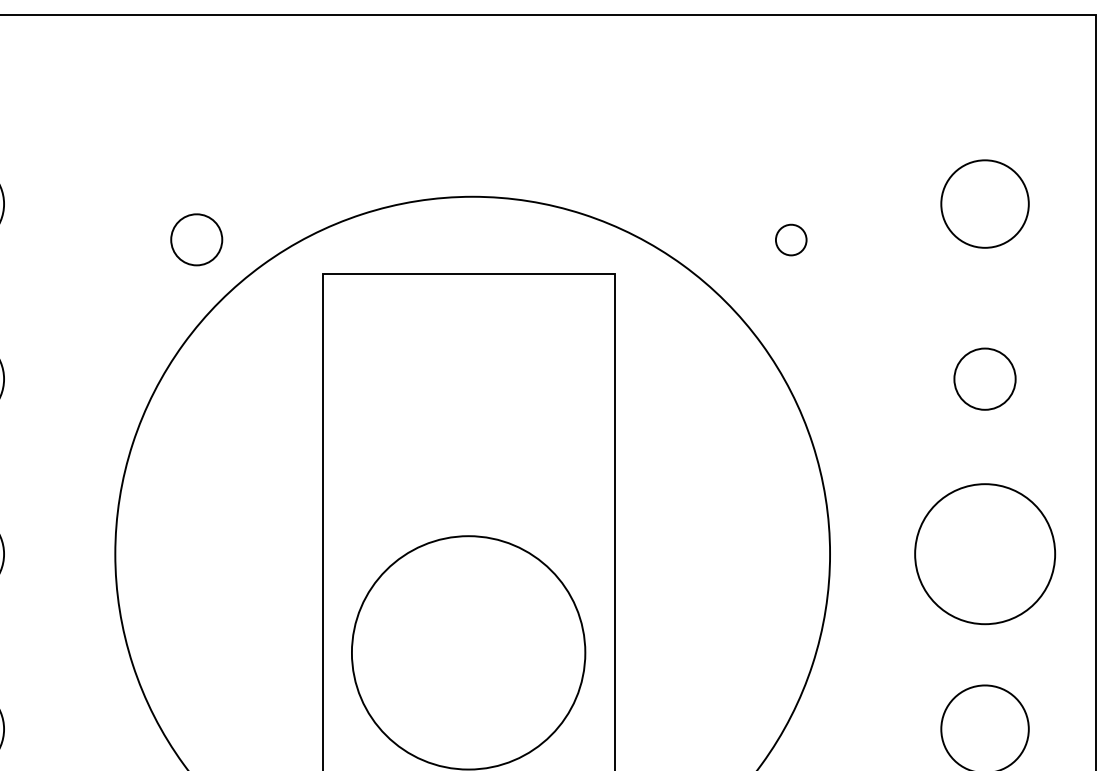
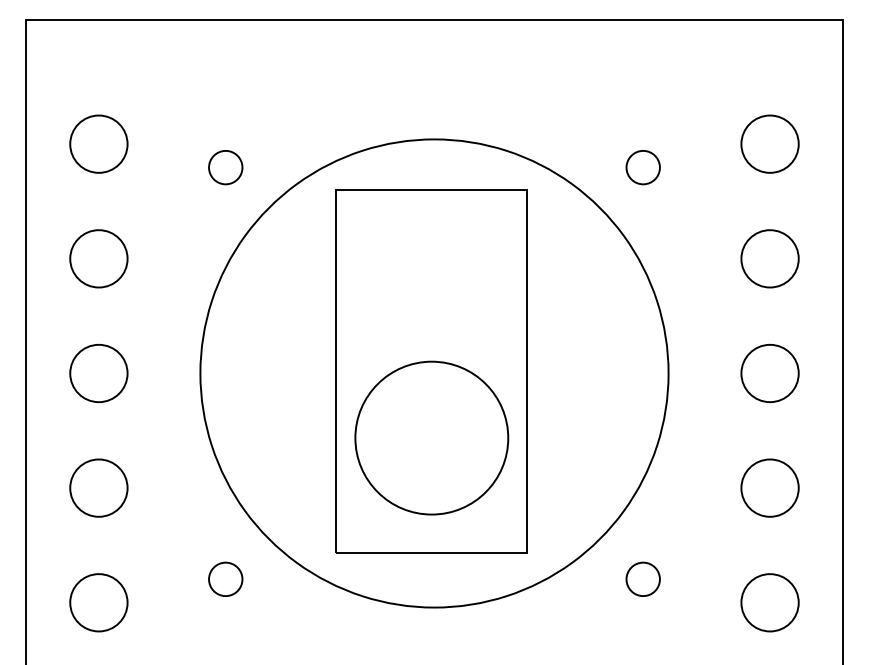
part: (196, 239) -> (225, 167), moved
part: (790, 239) -> (642, 167), size x1.67
part: (984, 378) -> (769, 258), size x1.43
part: (984, 554) -> (769, 373), size x0.62

